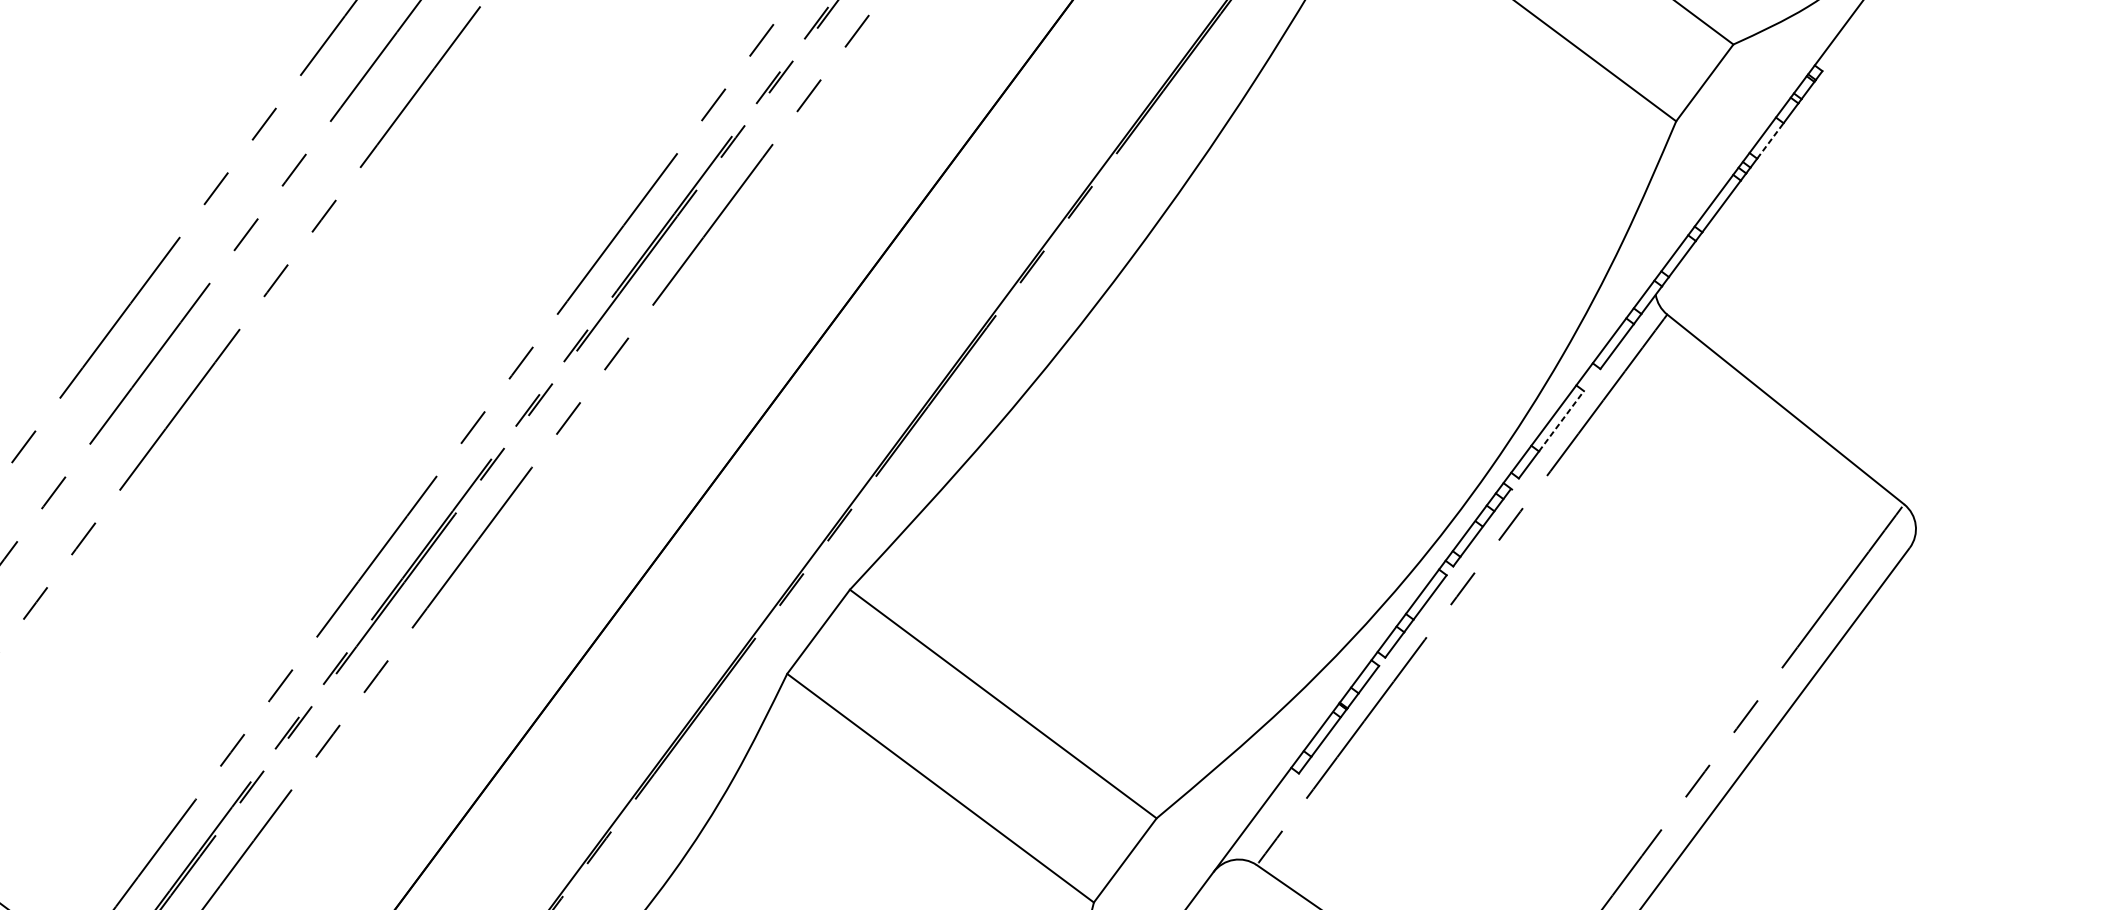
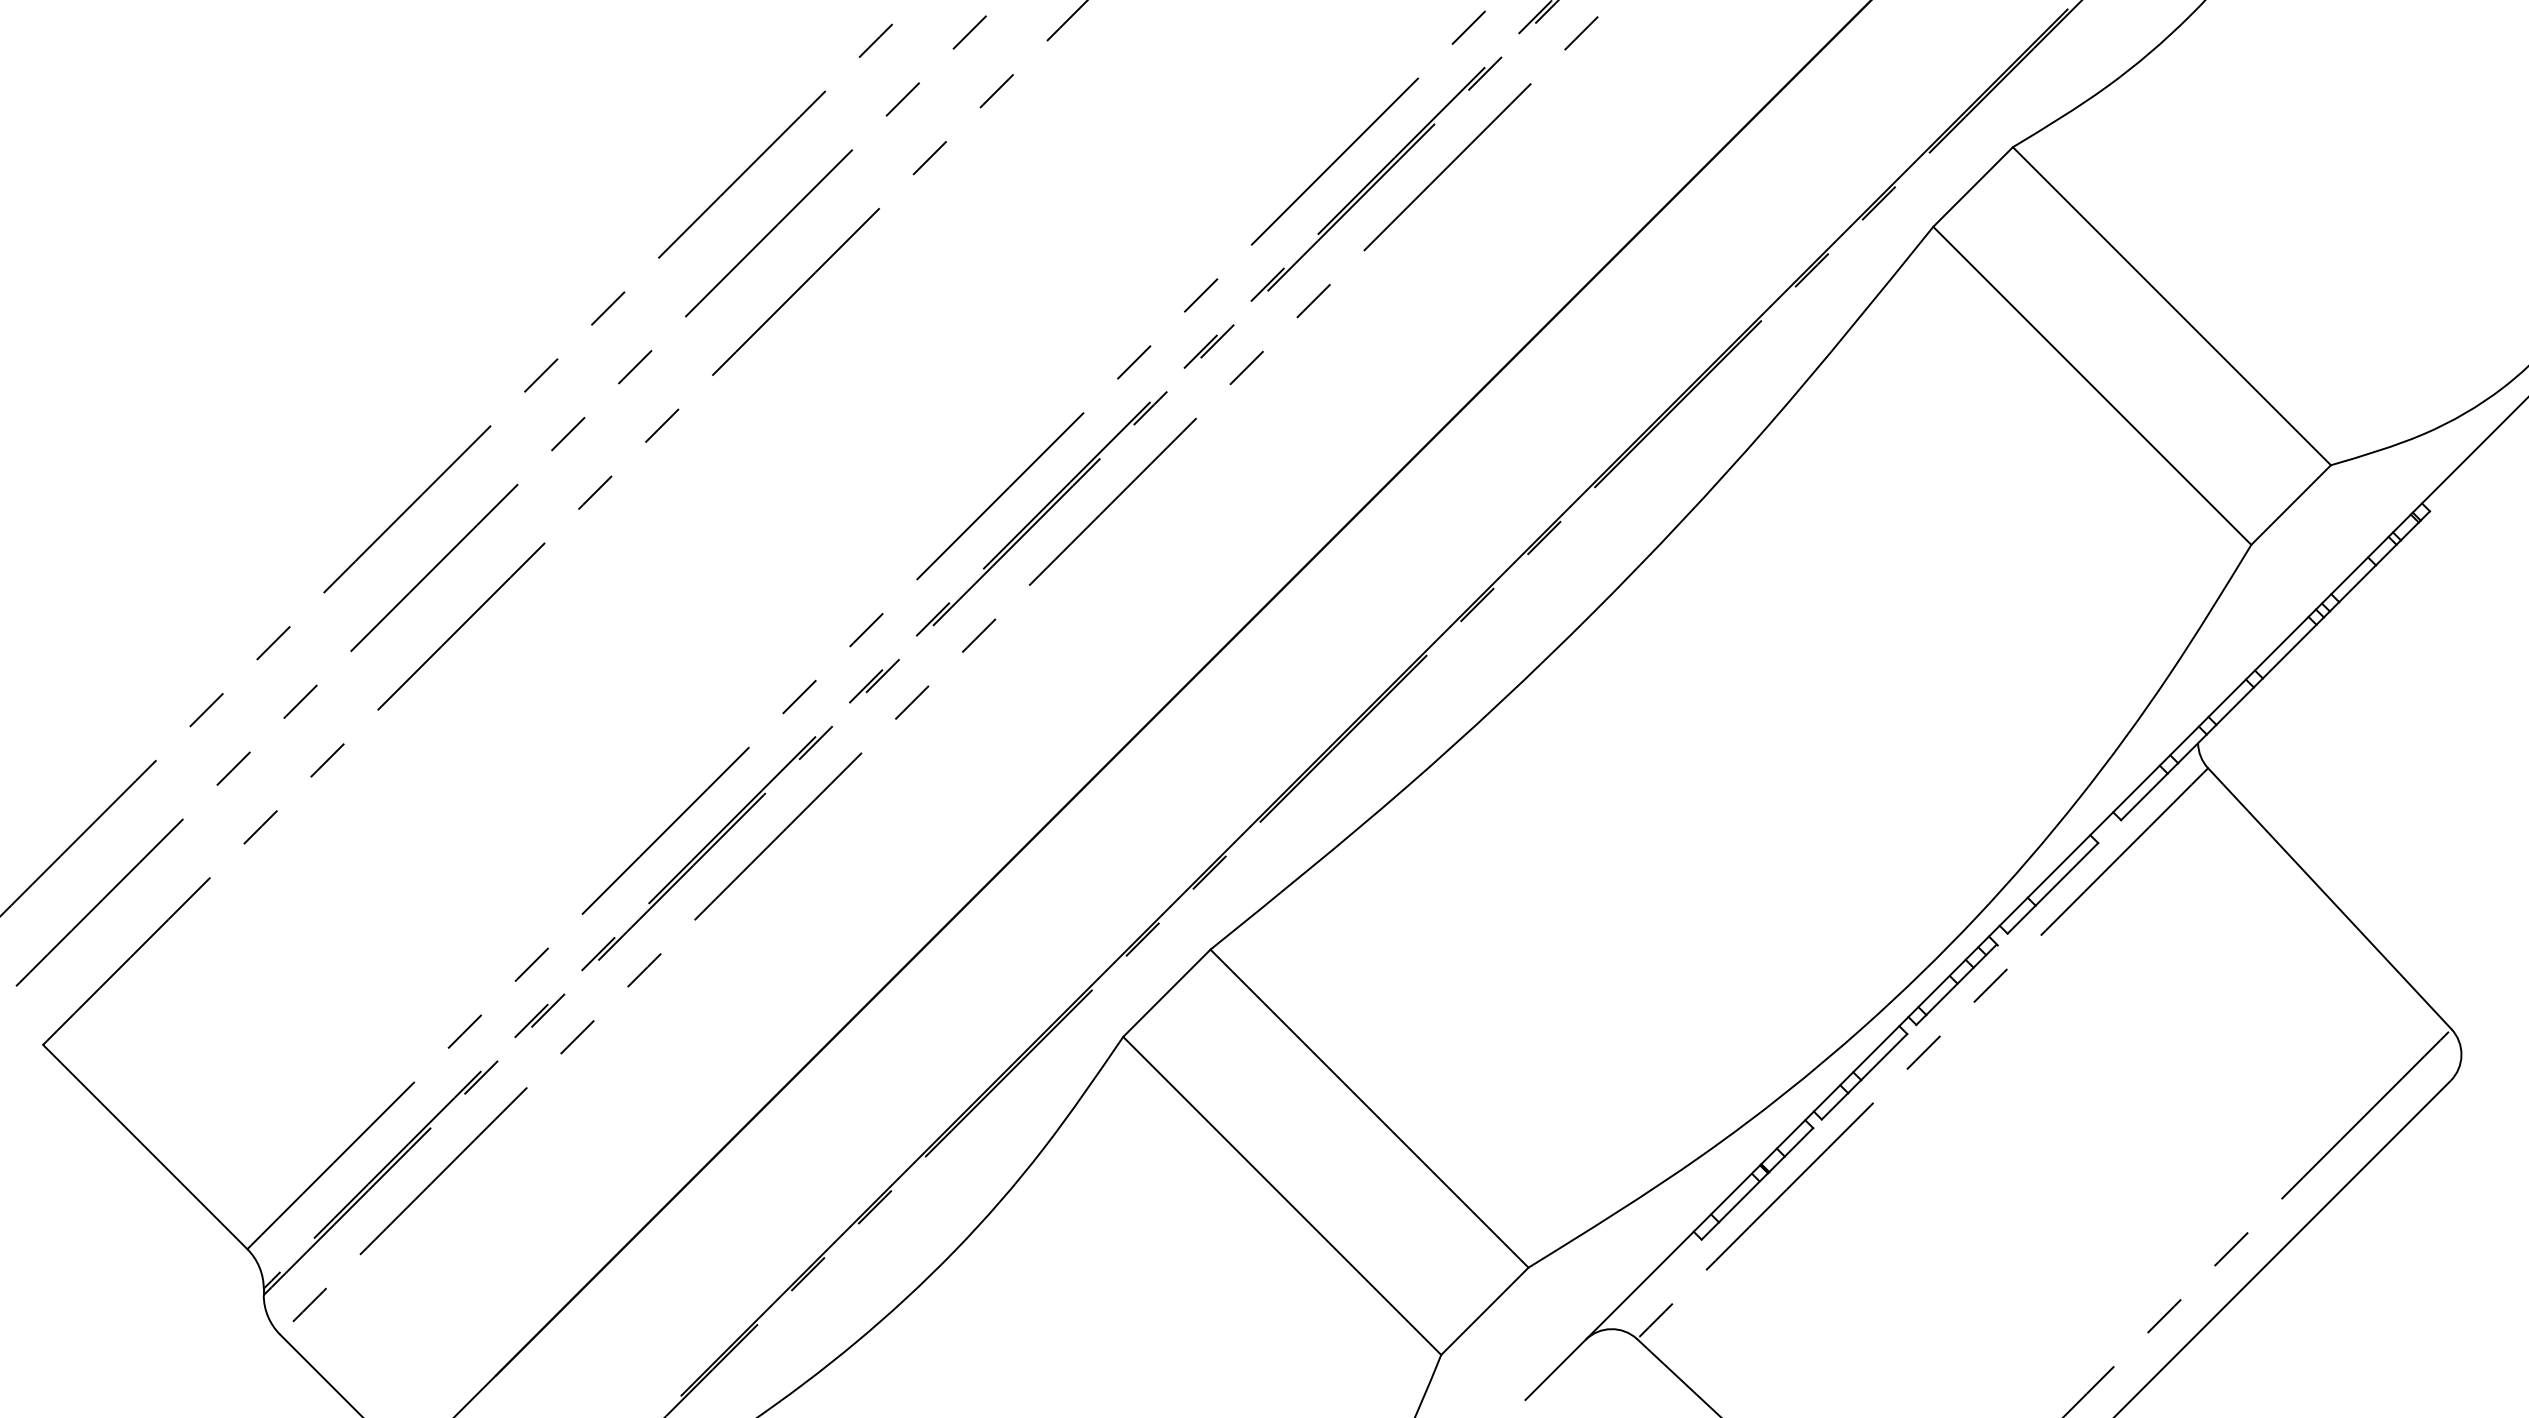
line: (1770, 140) -> (2357, 583), dashed -> solid
line: (1561, 421) -> (2067, 874), dashed -> solid

